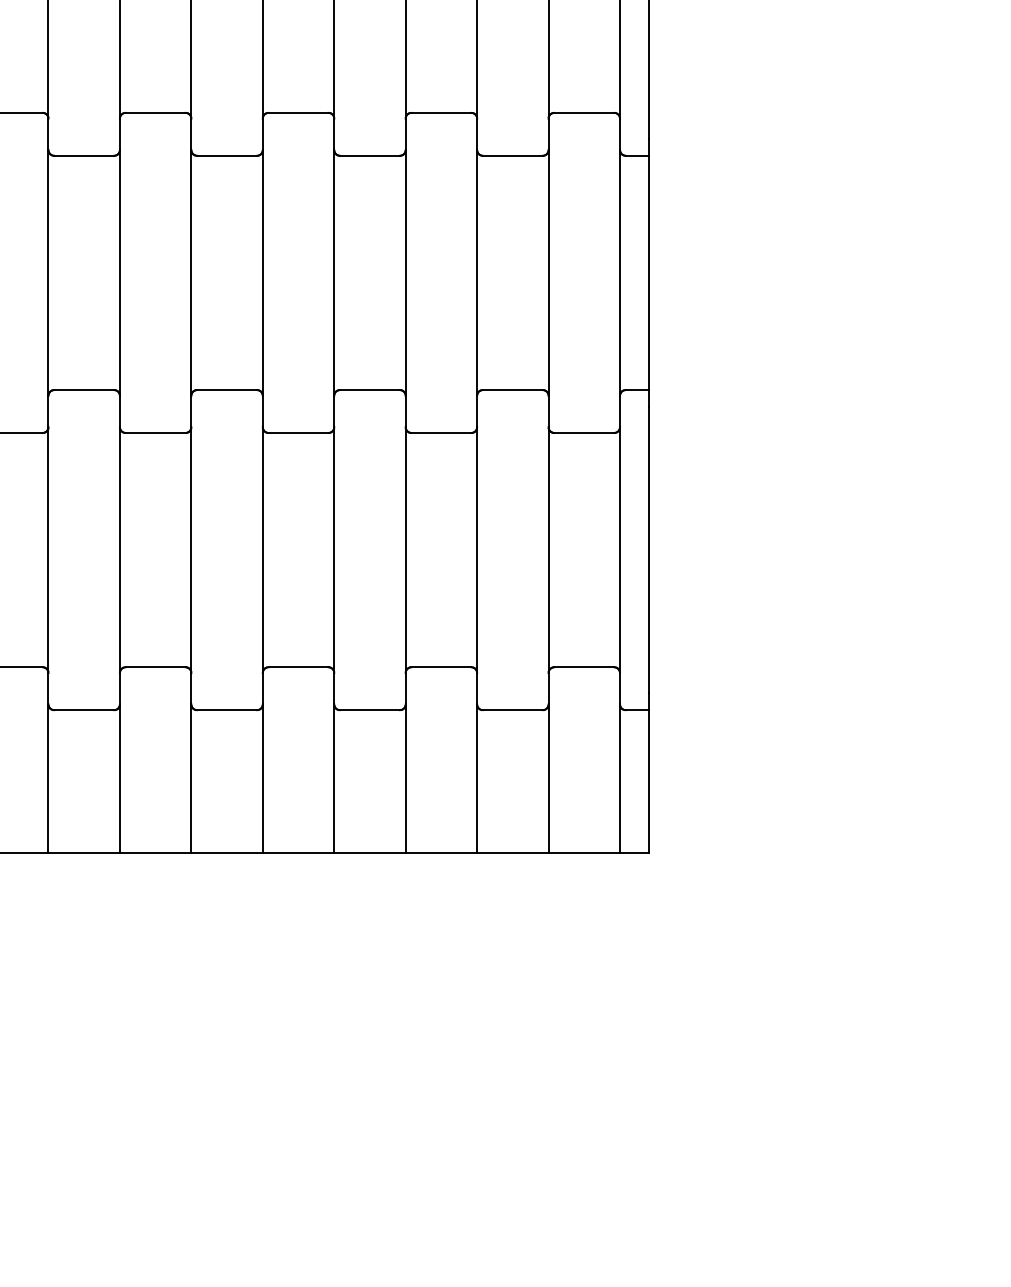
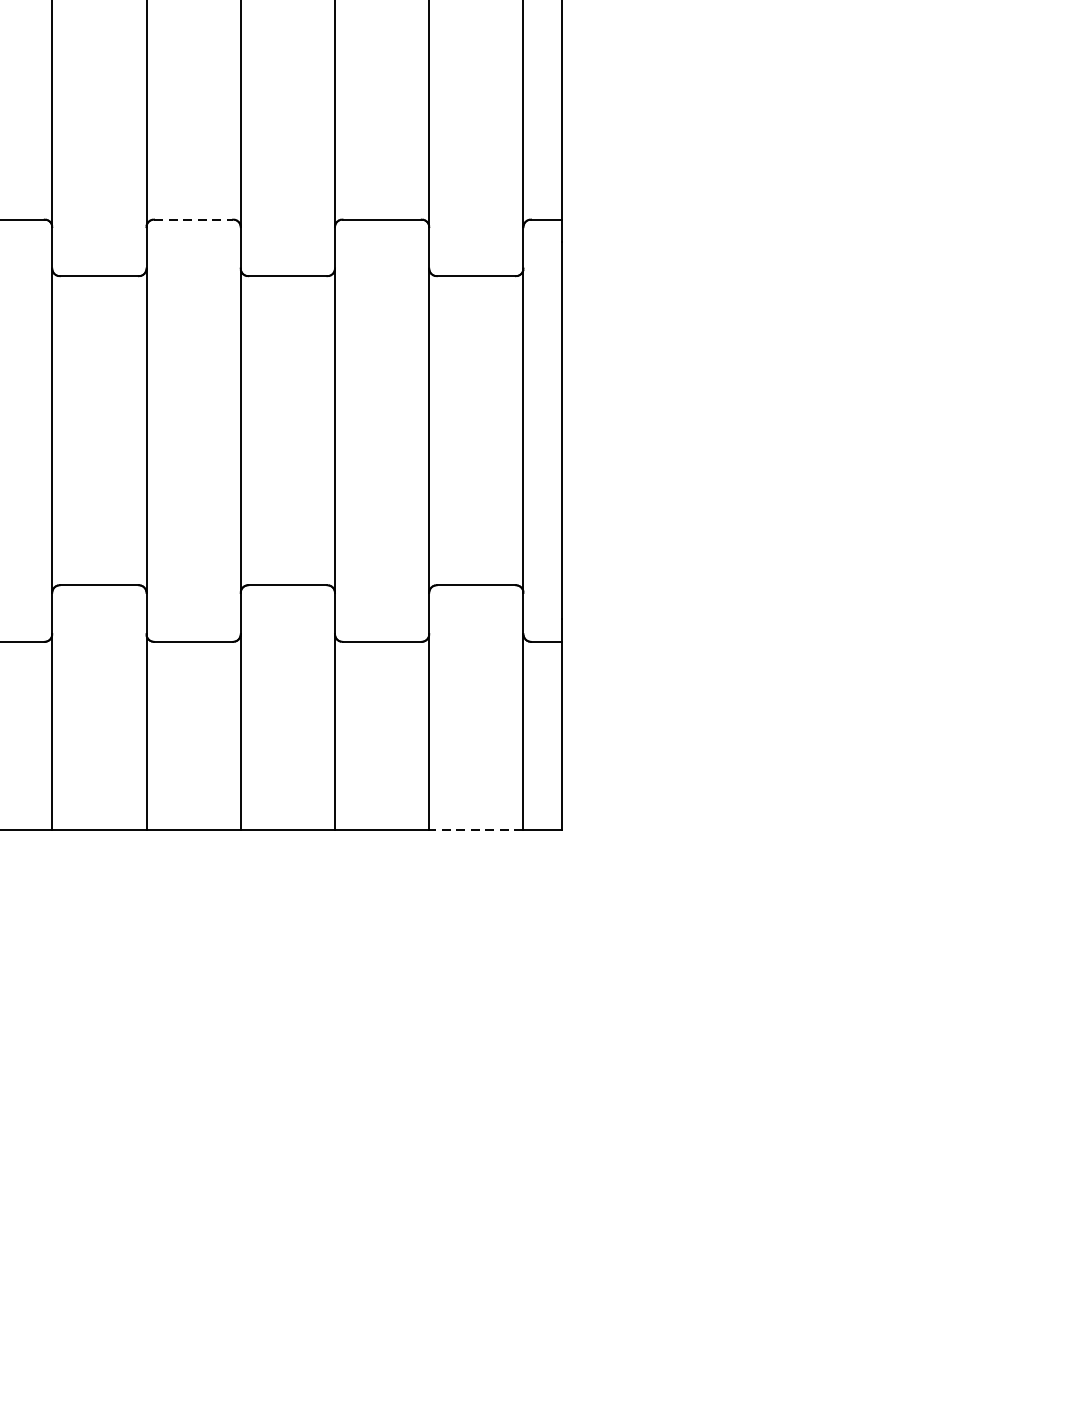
line: (370, 390) -> (194, 220), solid -> dashed
line: (584, 852) -> (476, 829), solid -> dashed

